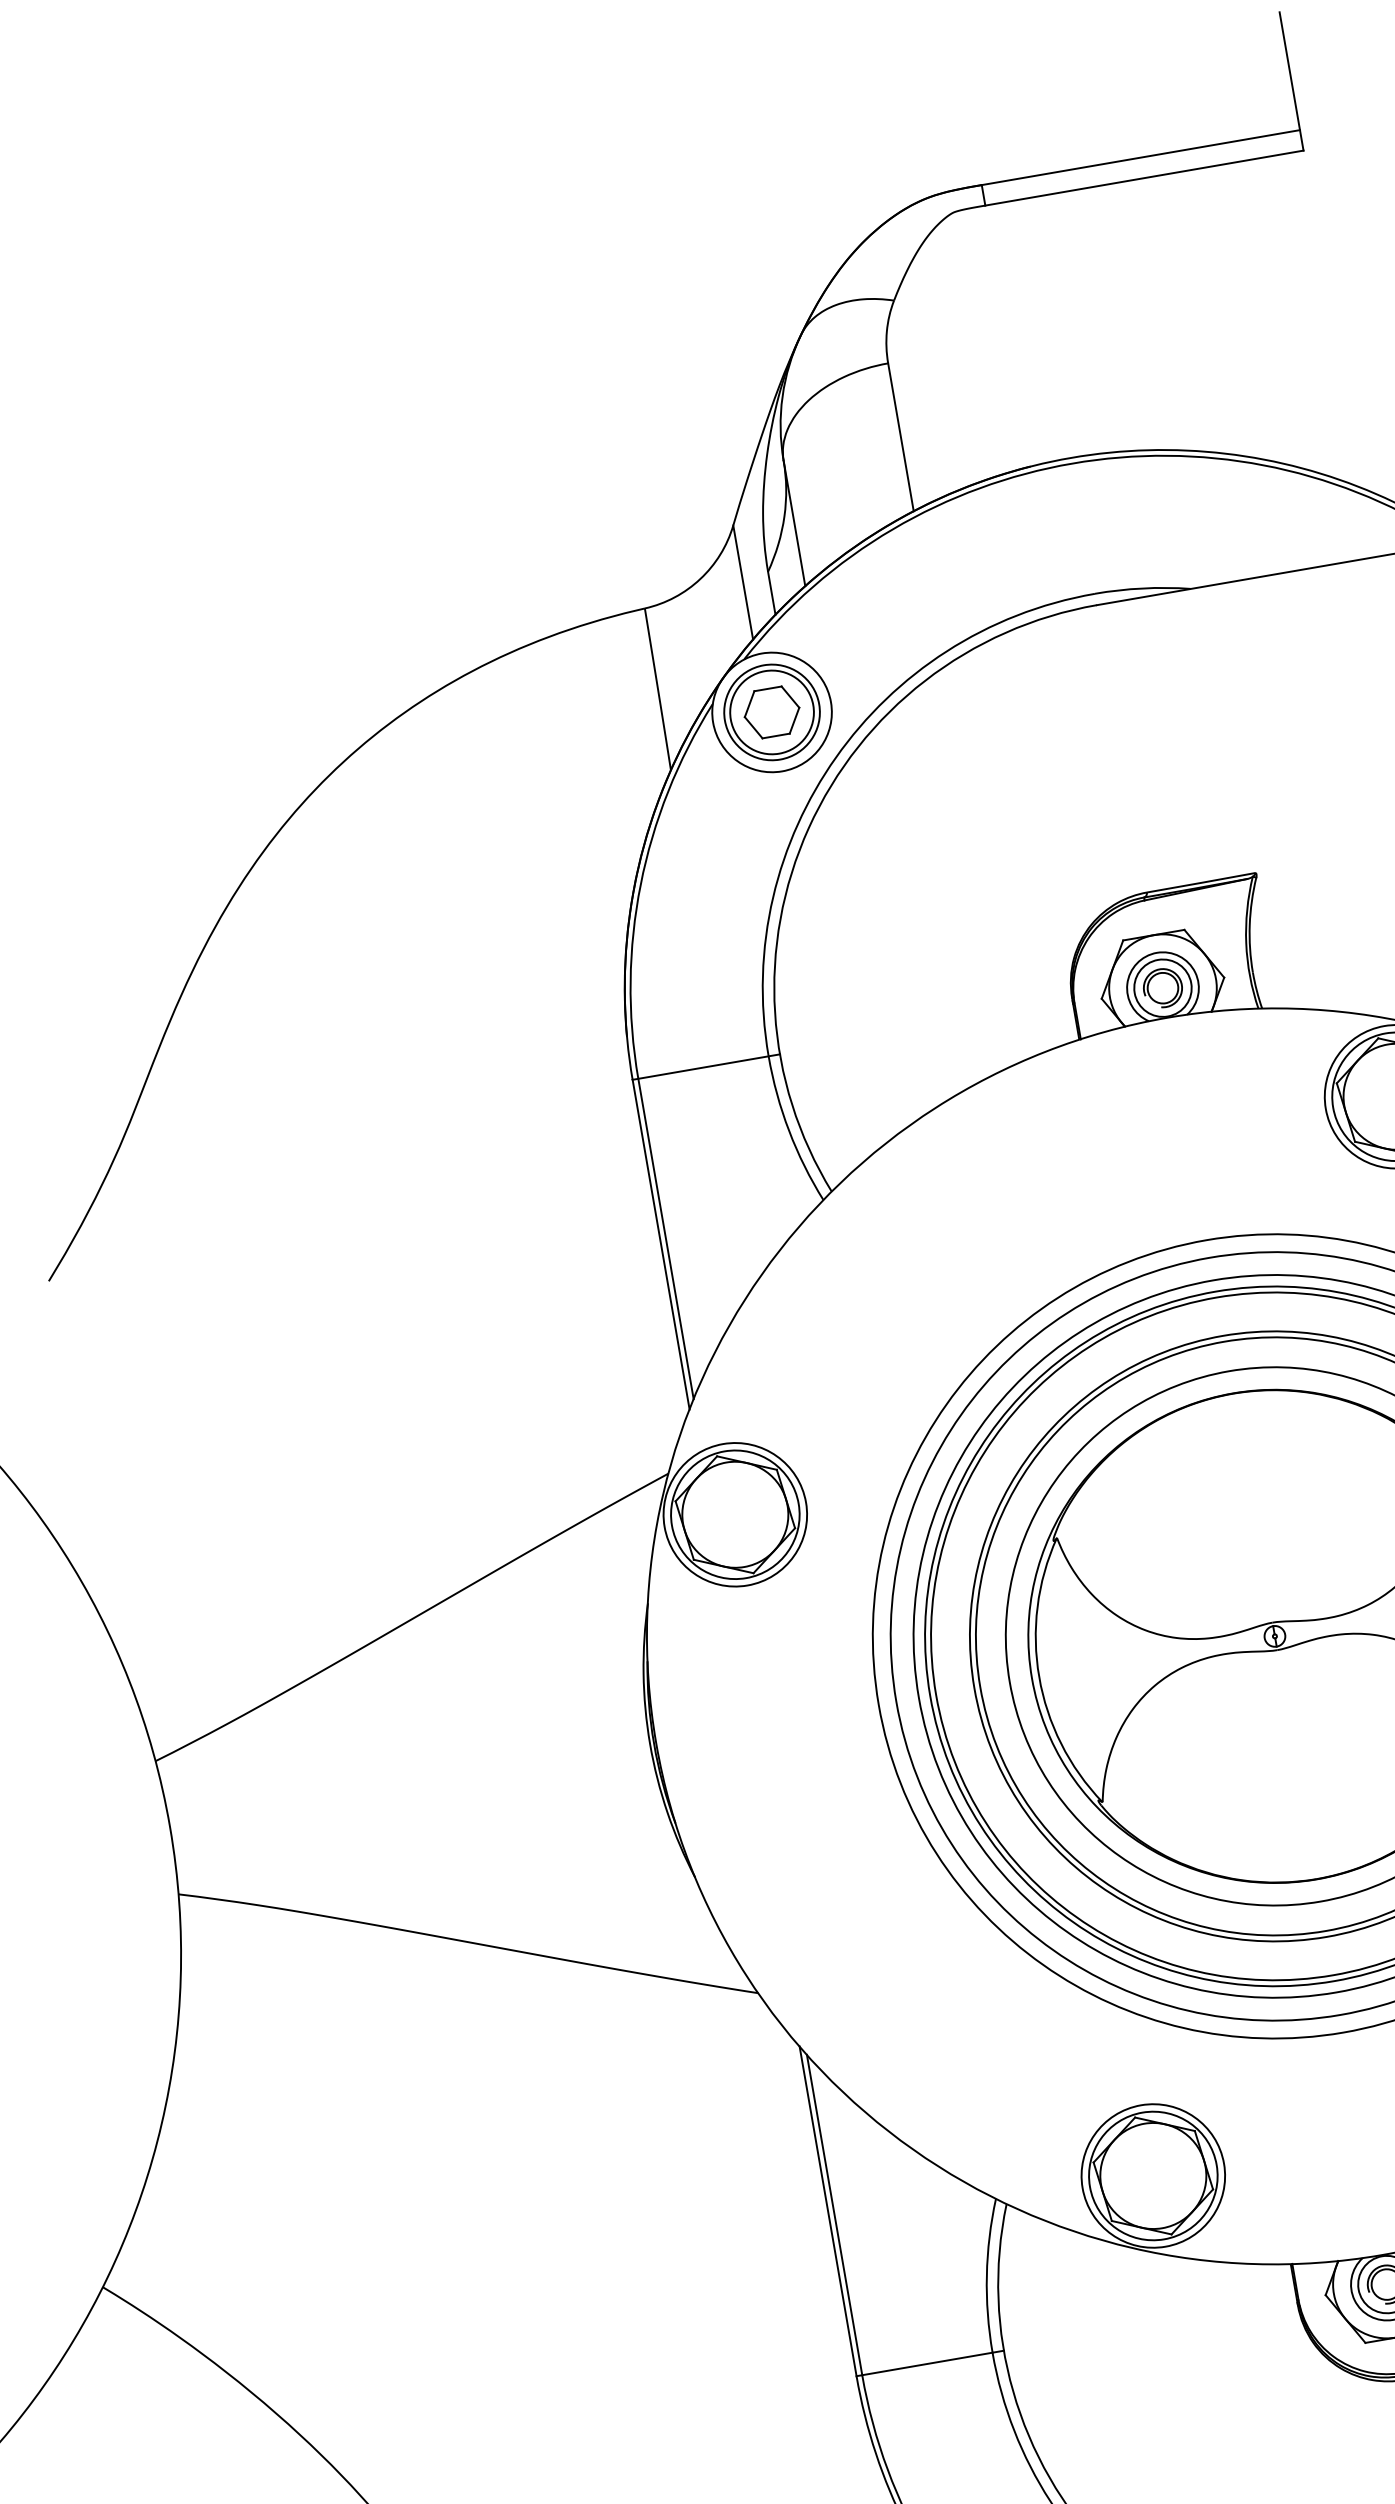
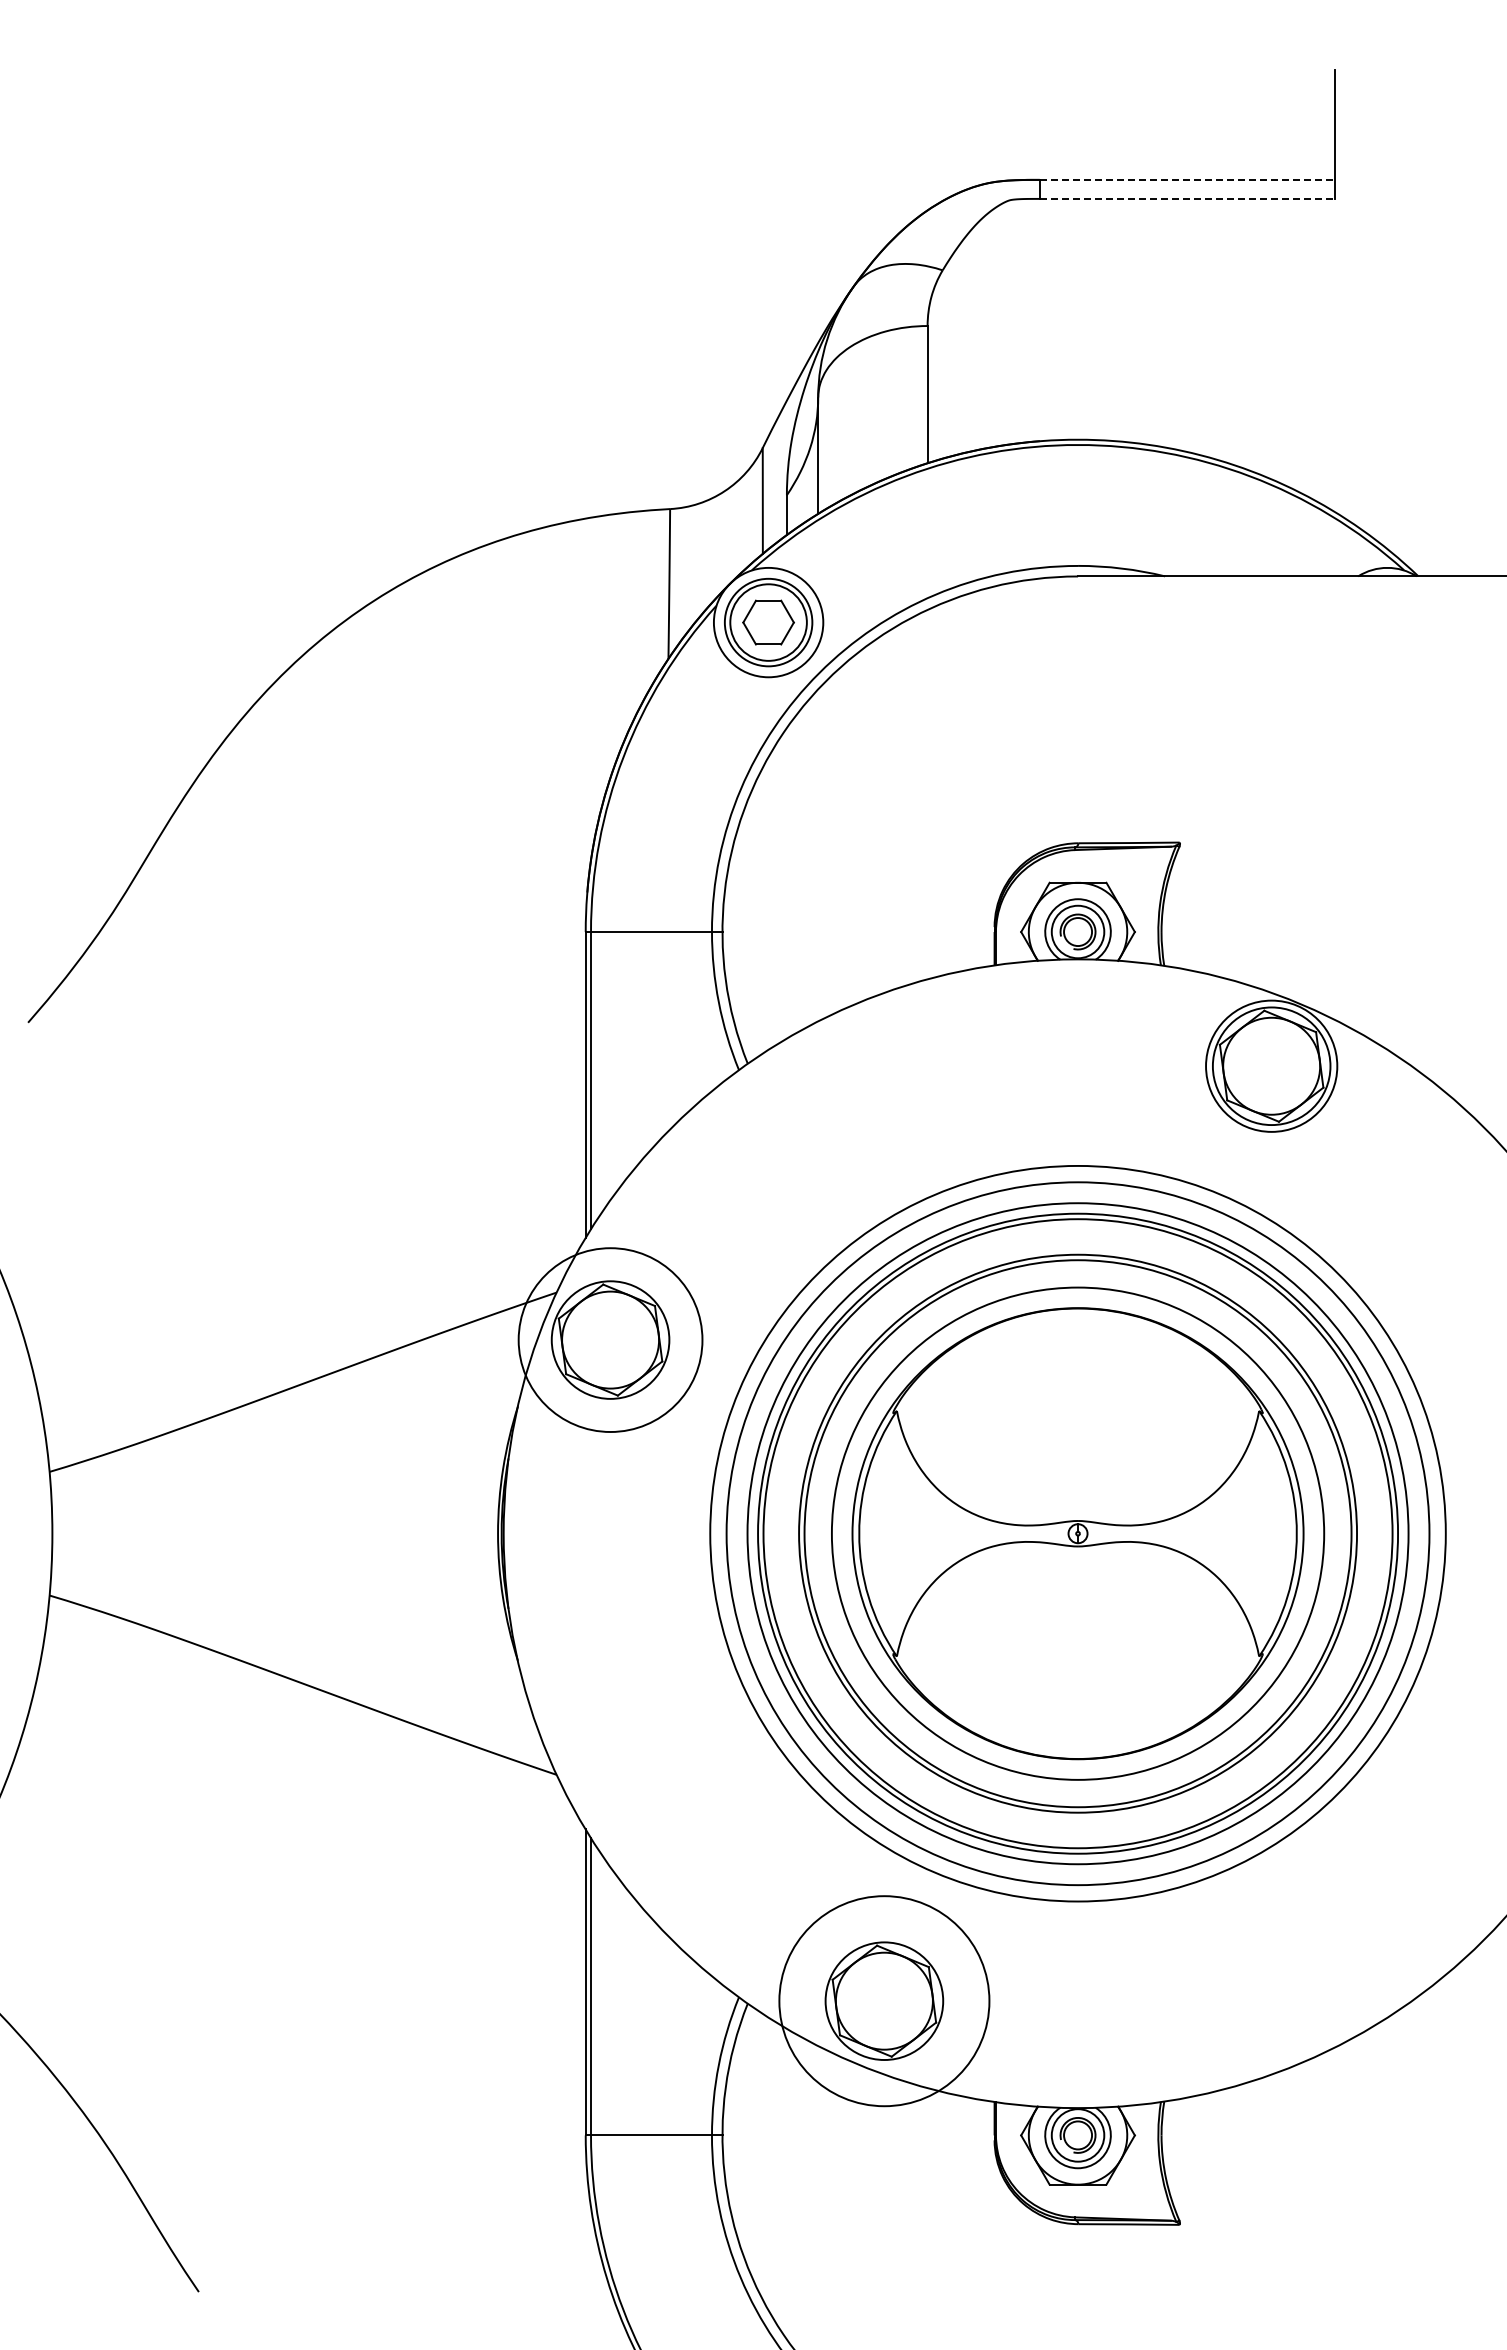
line: (1140, 157) -> (1187, 179), solid -> dashed
line: (1144, 177) -> (1187, 198), solid -> dashed
circle: (735, 1514) -> (610, 1339), size x1.4
circle: (1153, 2175) -> (884, 2000), size x1.6

